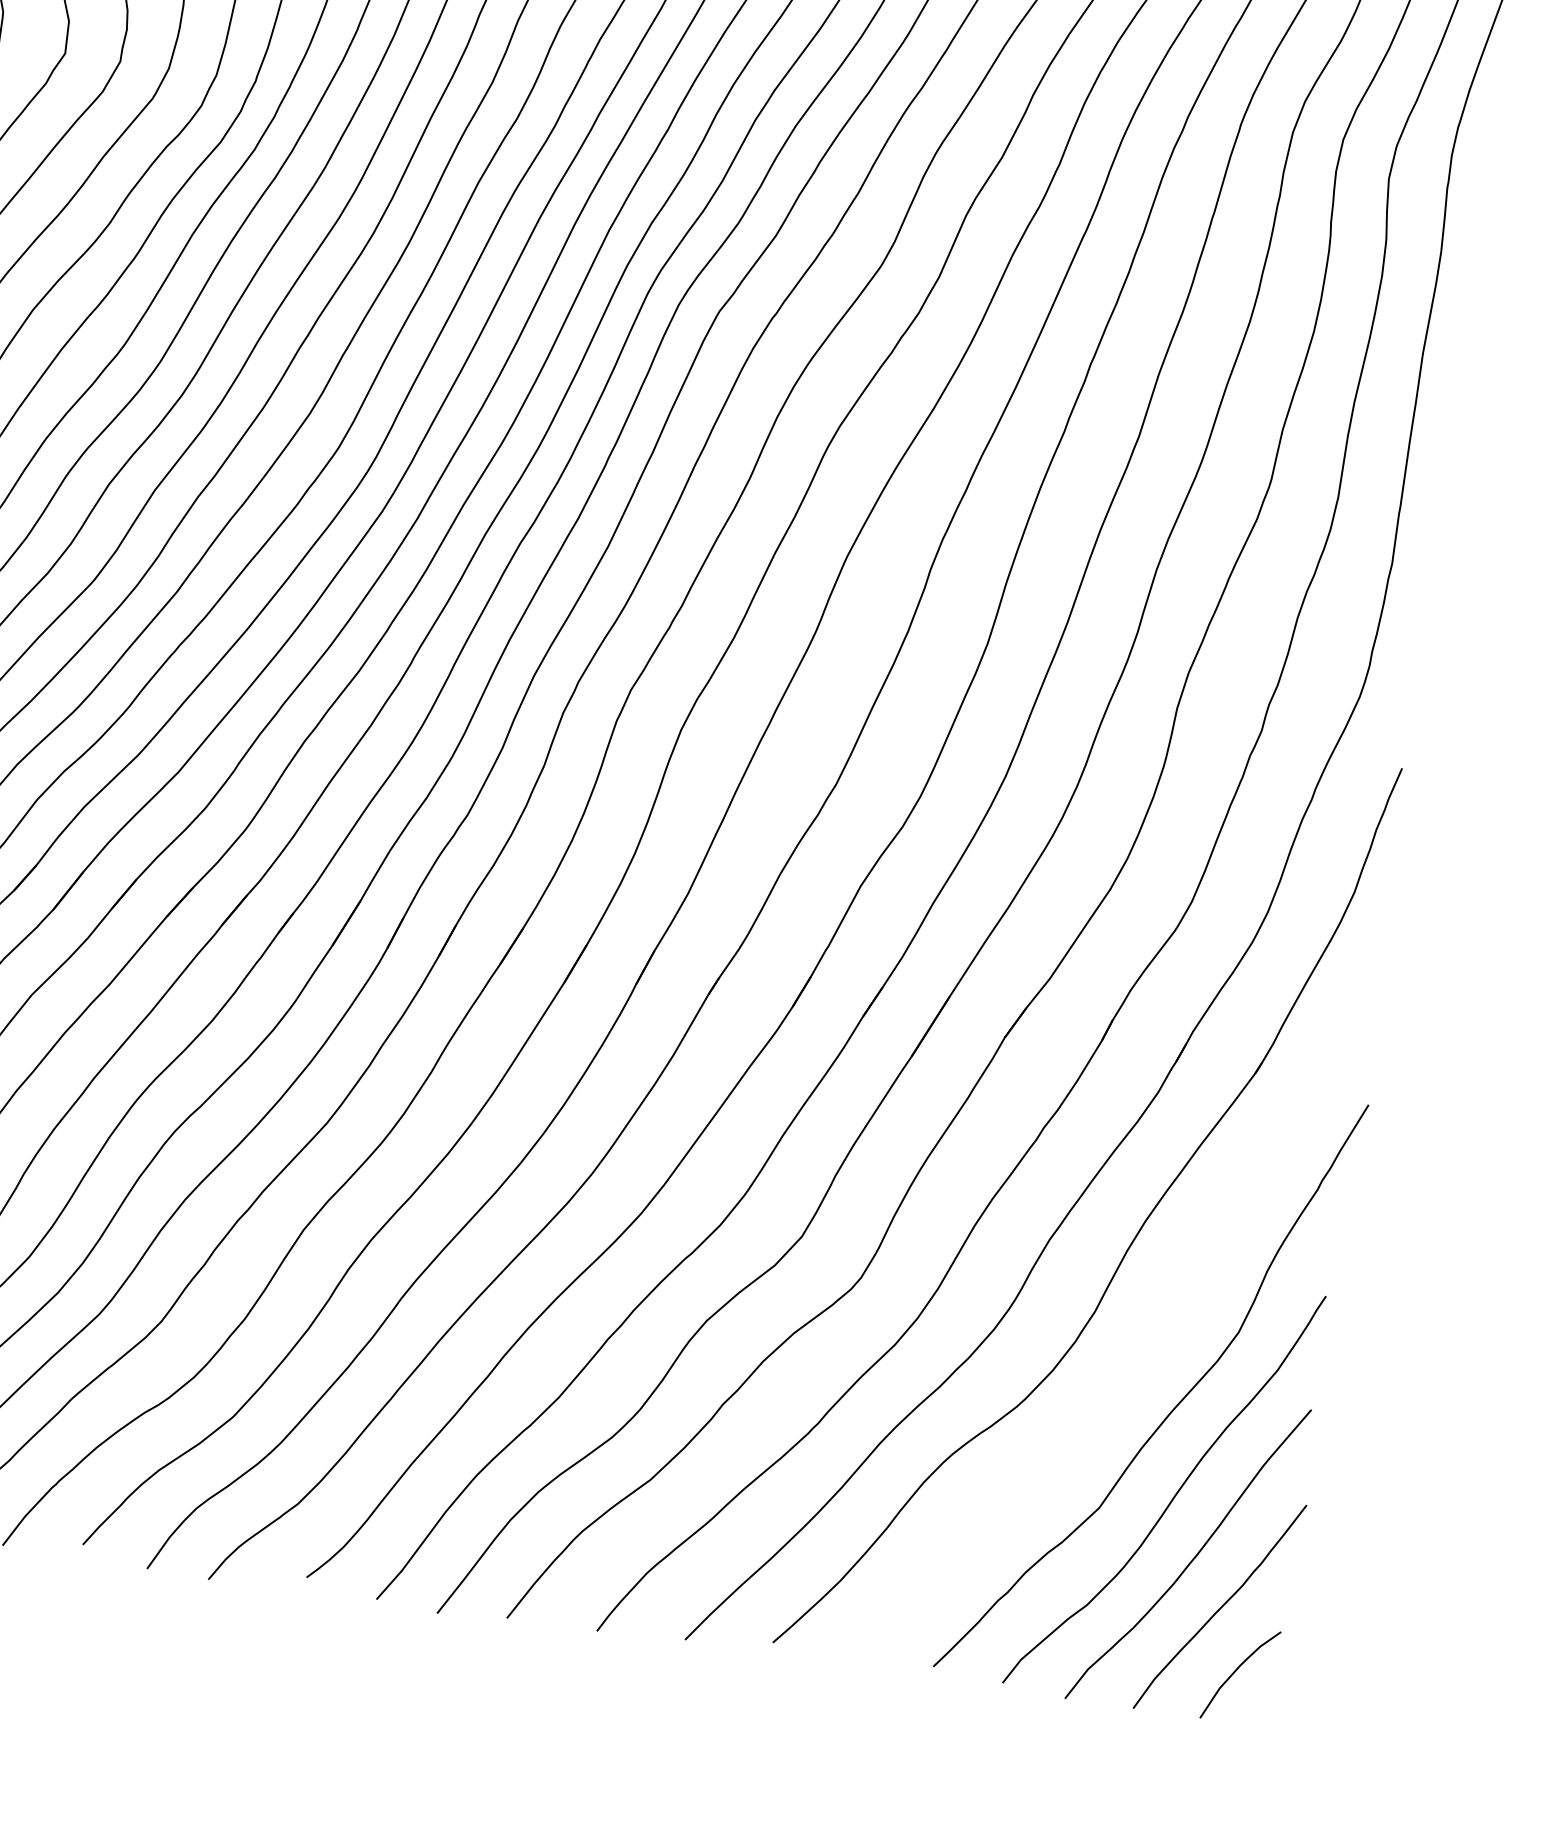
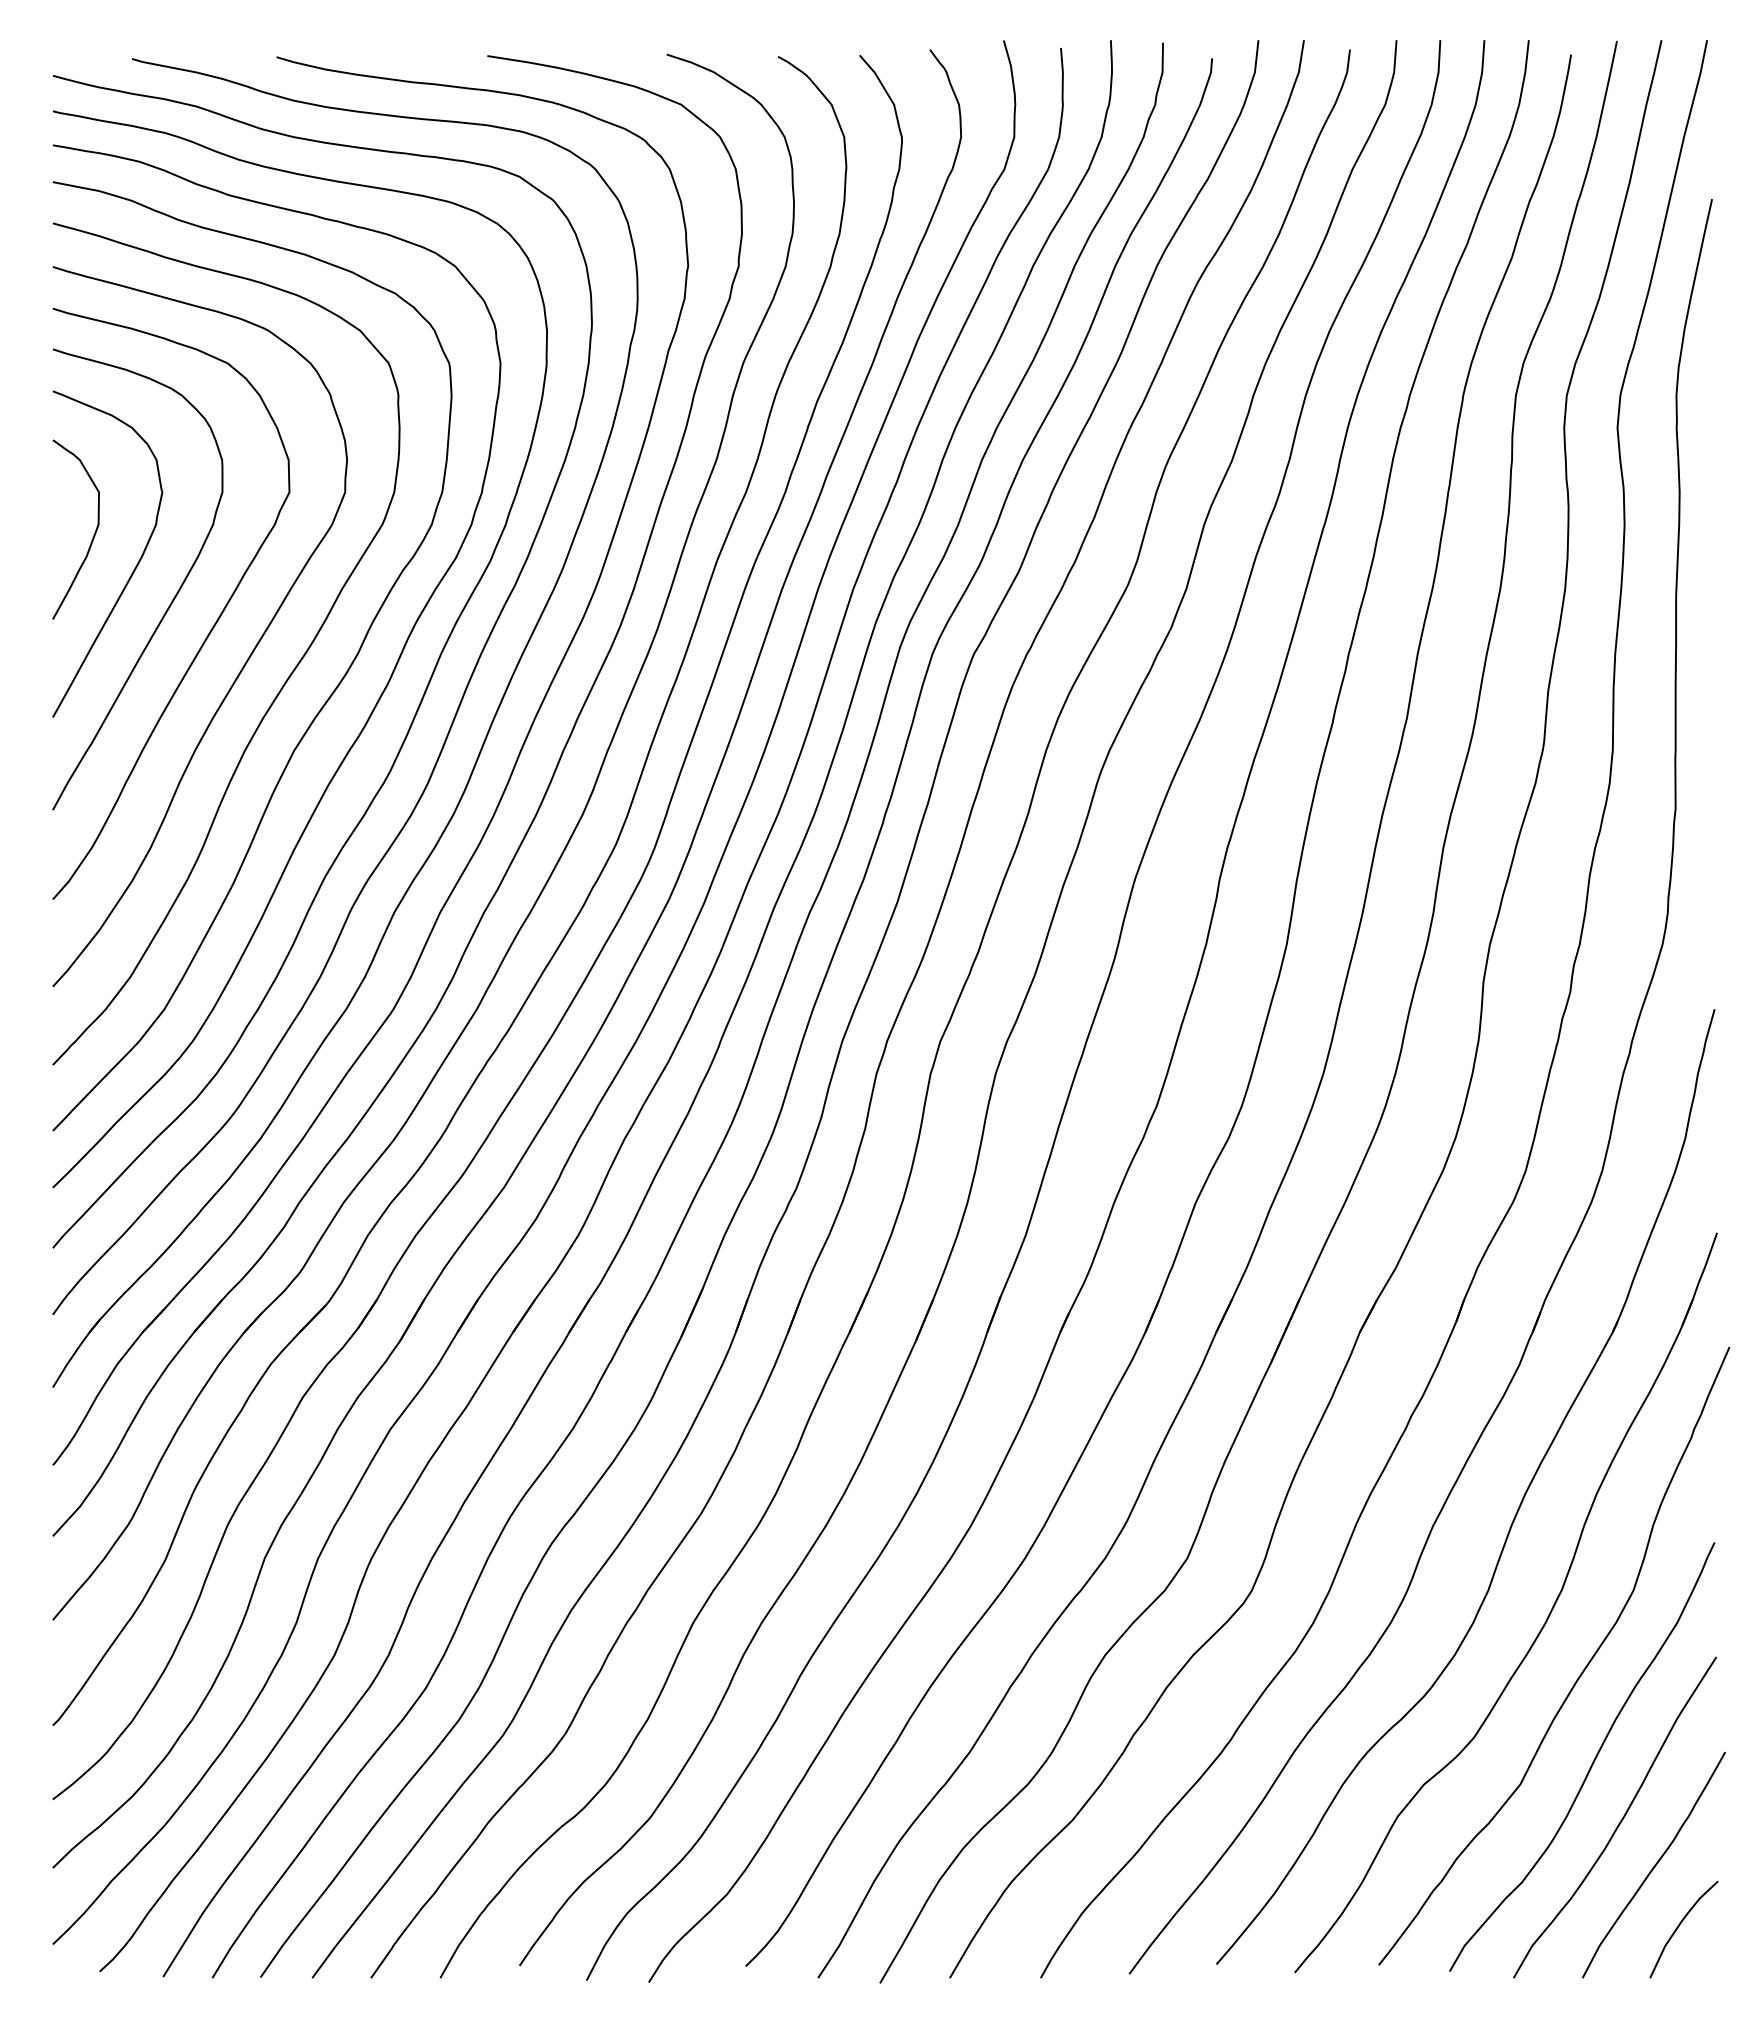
part: (1146, 1351) -> (1544, 1622), added

